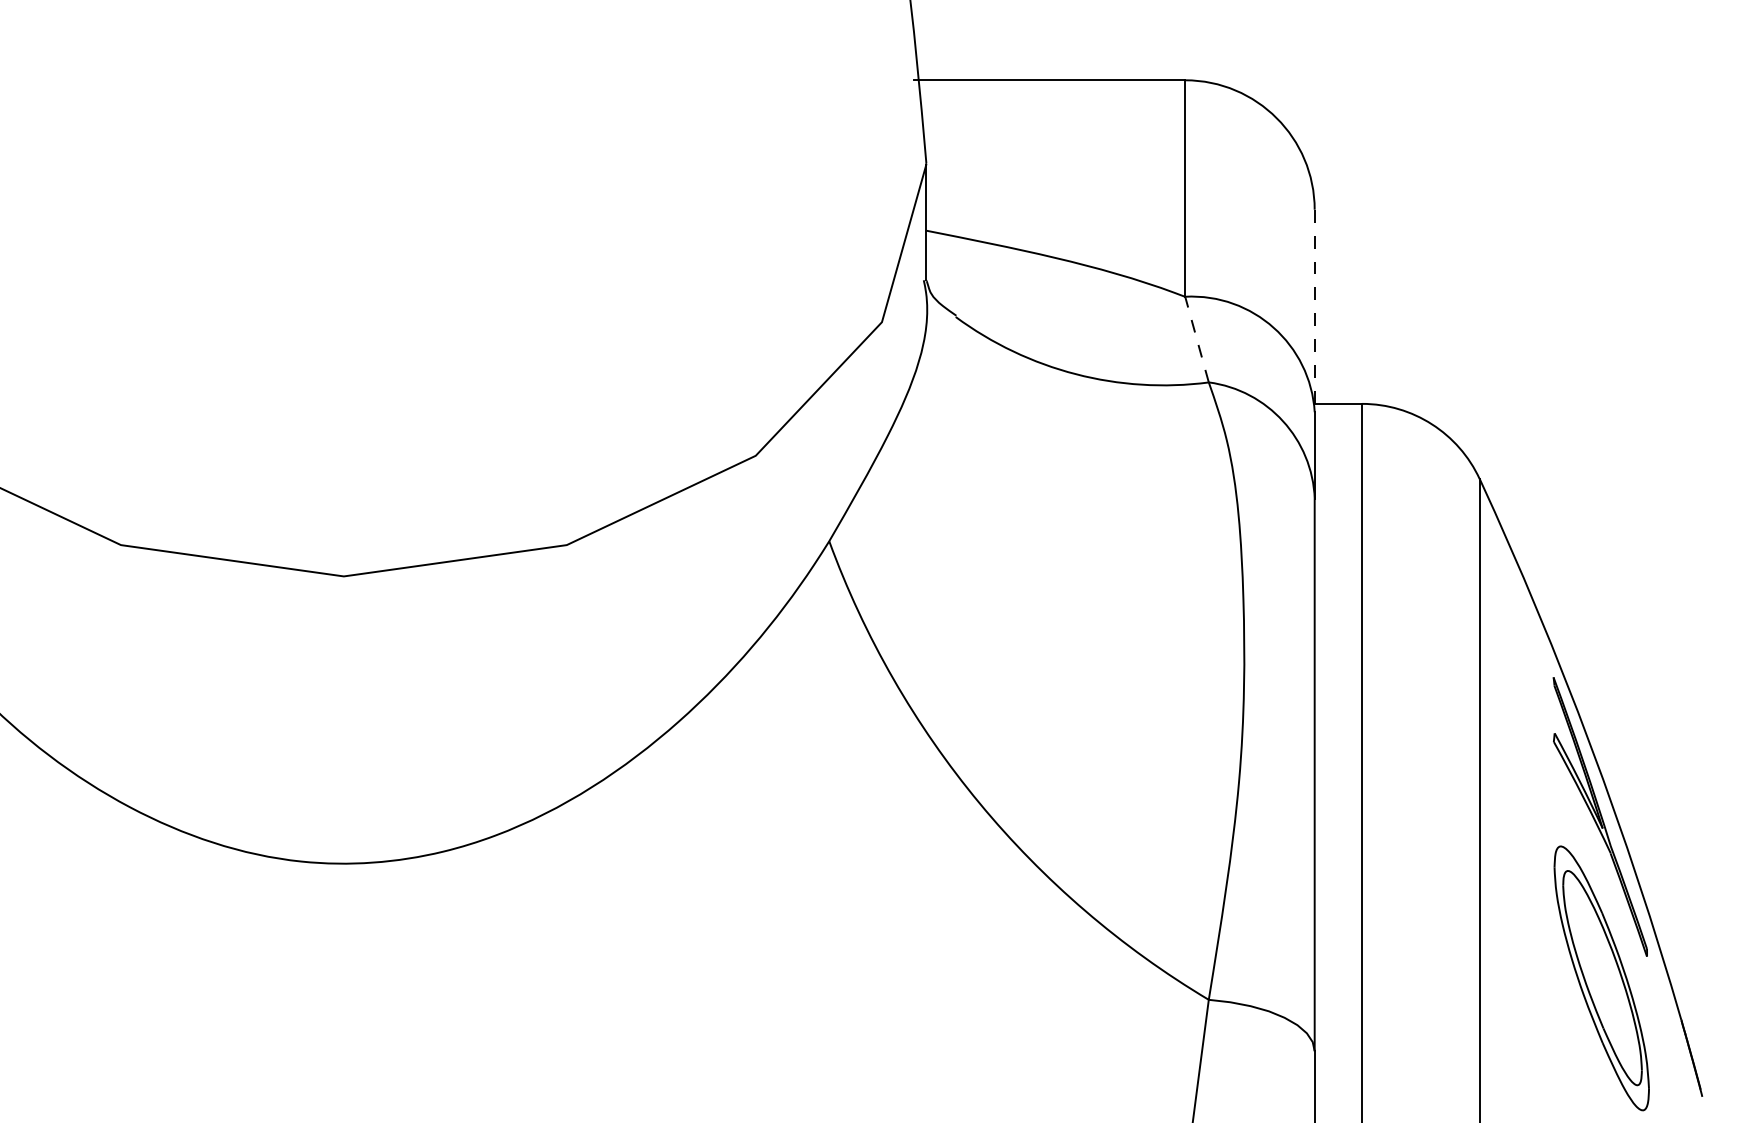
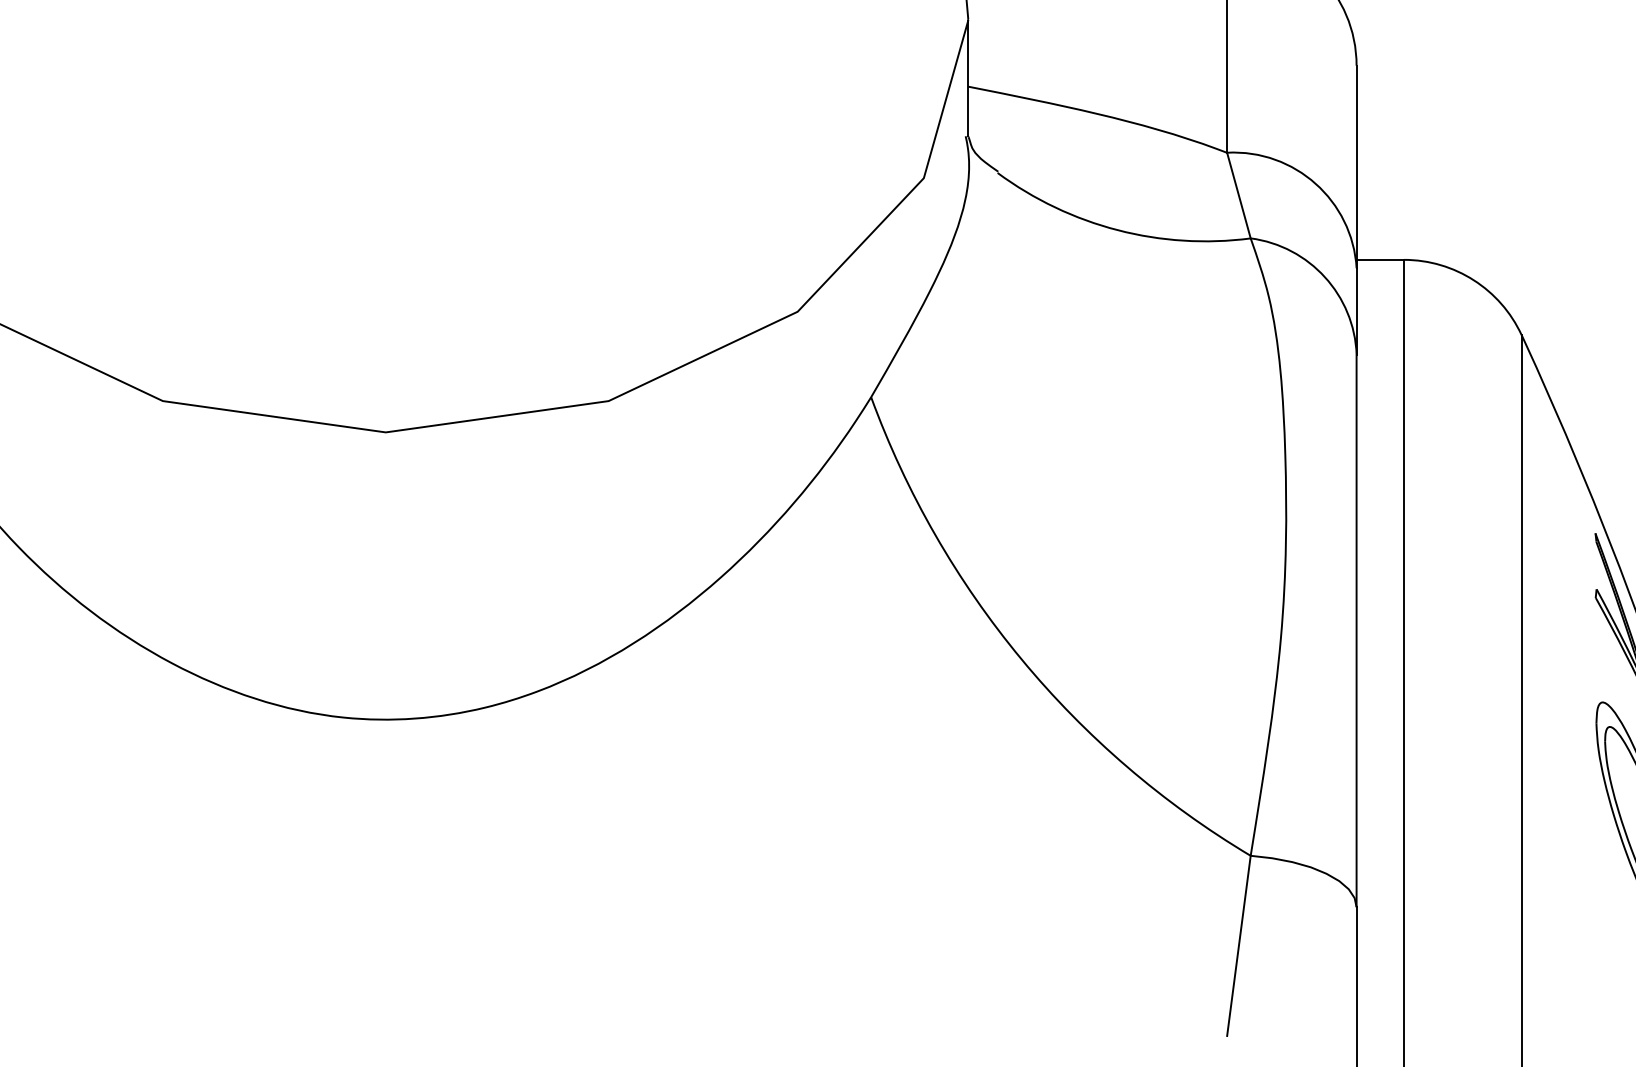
line: (1314, 311) -> (1356, 167), dashed -> solid
line: (1196, 339) -> (1238, 195), dashed -> solid

